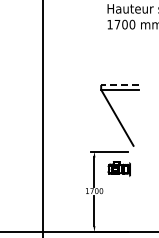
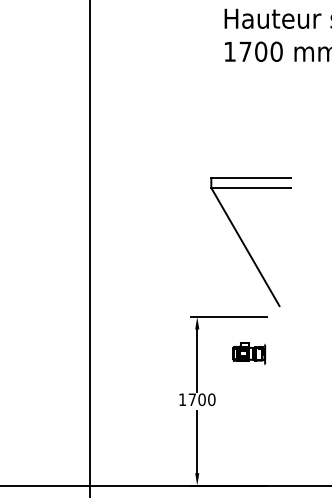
line: (119, 85) -> (249, 178), dashed -> solid
part: (118, 168) -> (247, 352), size x0.71

